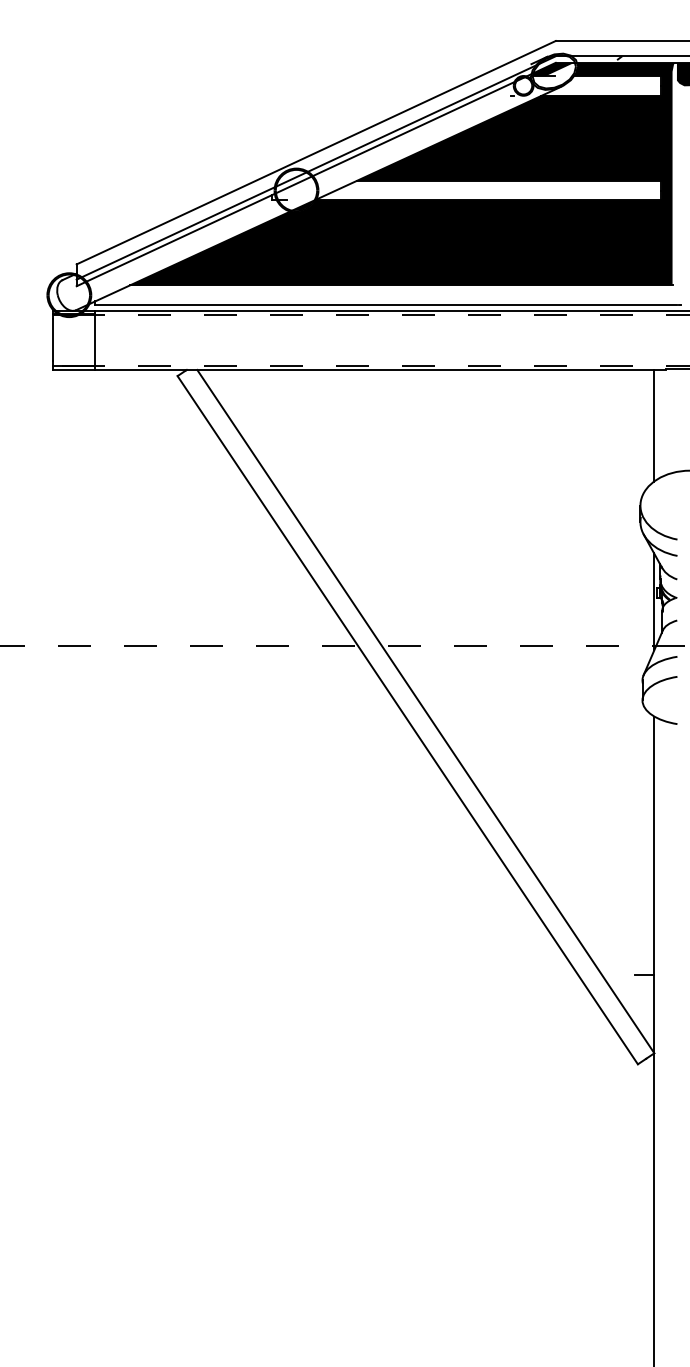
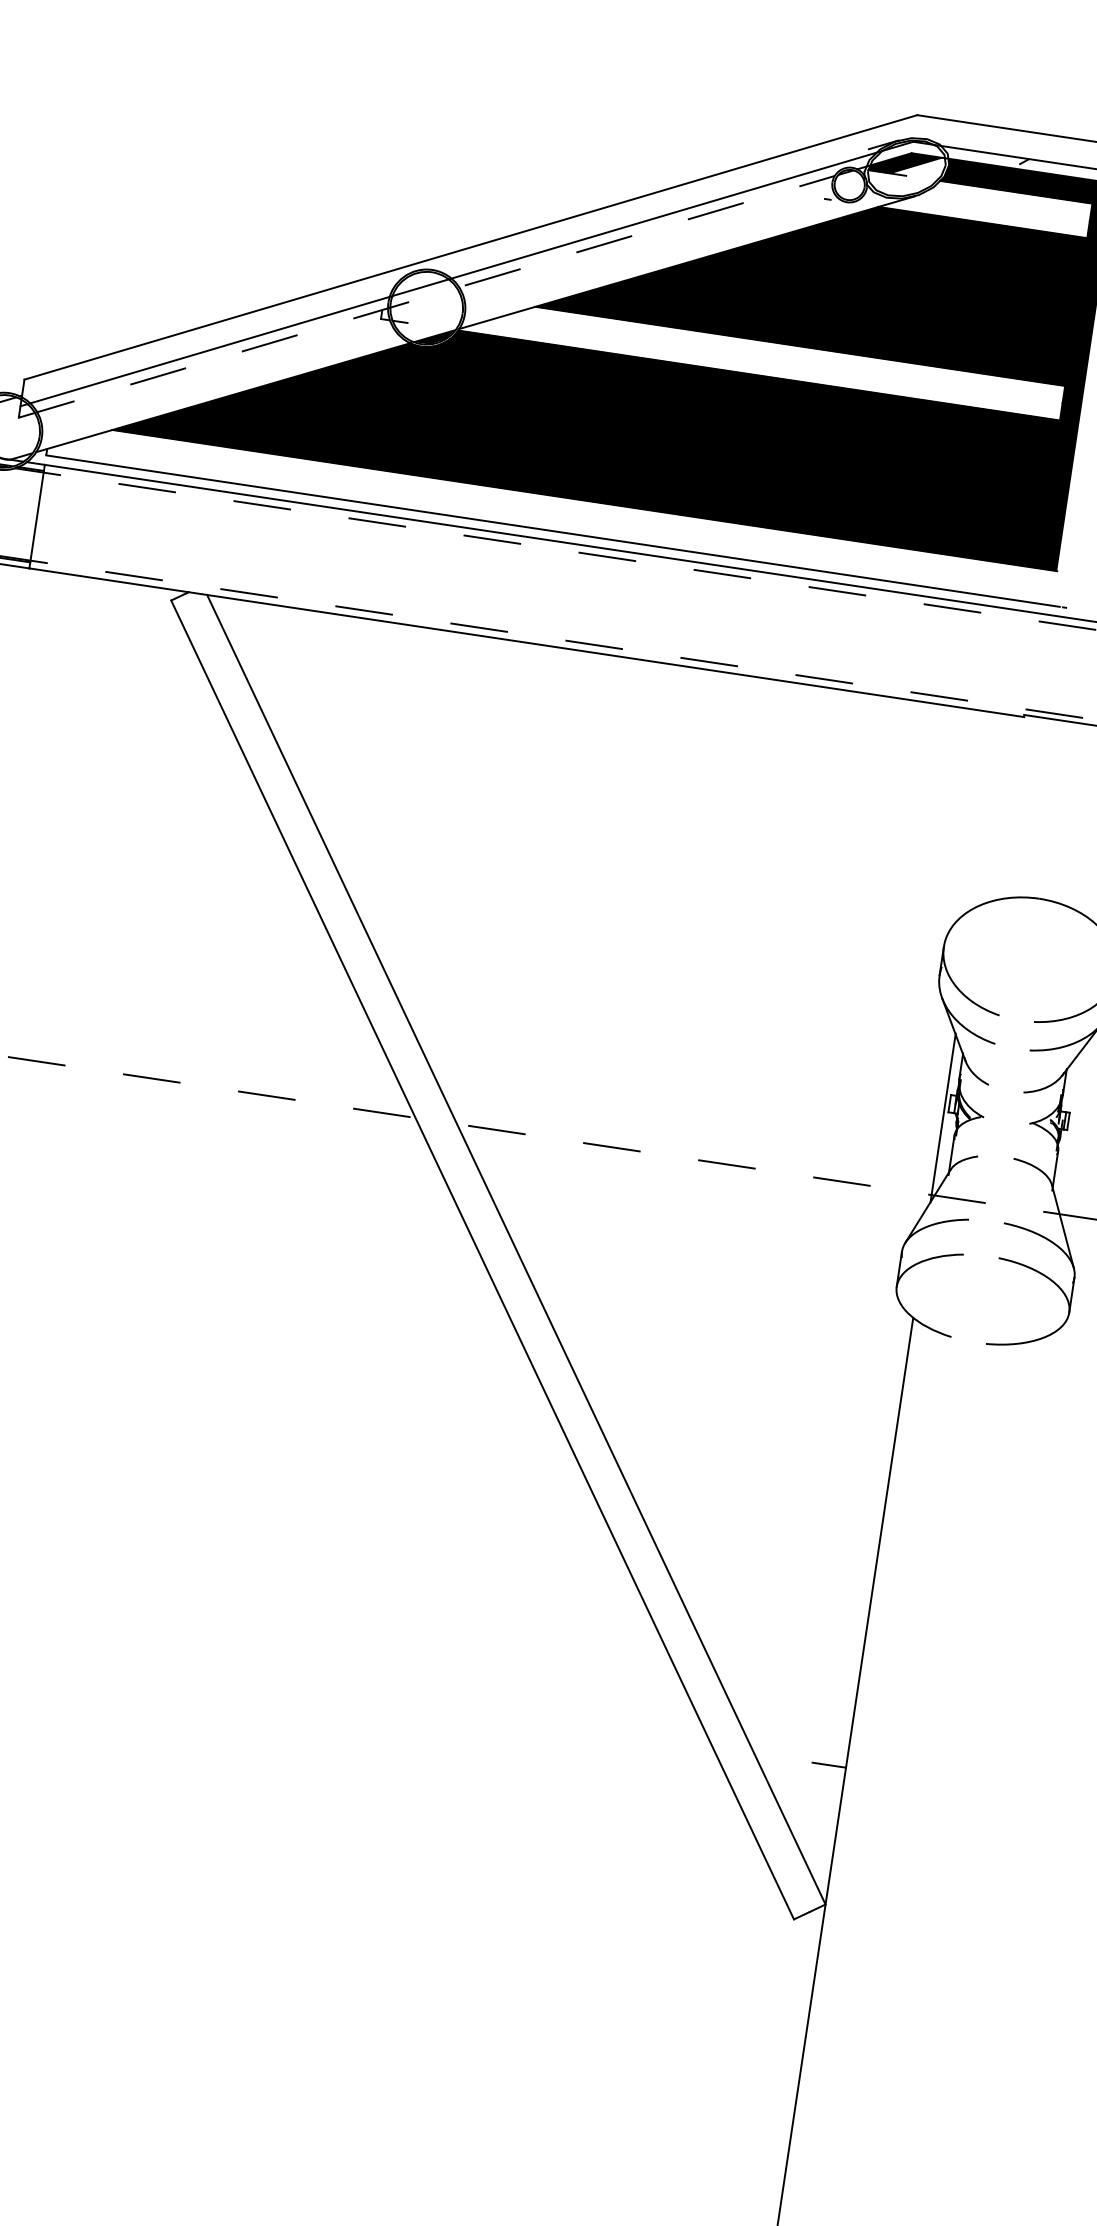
line: (295, 184) -> (426, 297), solid -> dashed
line: (654, 425) -> (989, 810), removed

